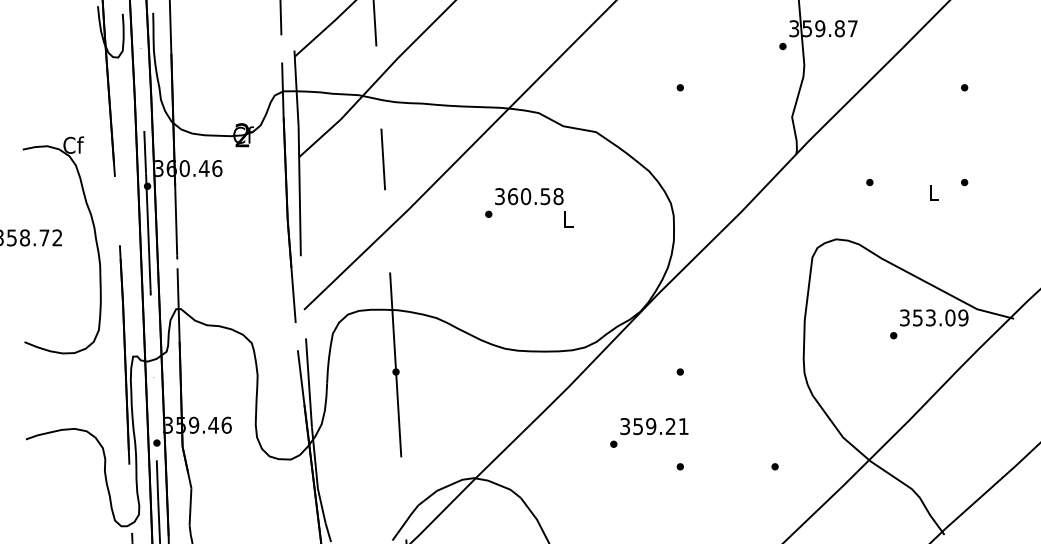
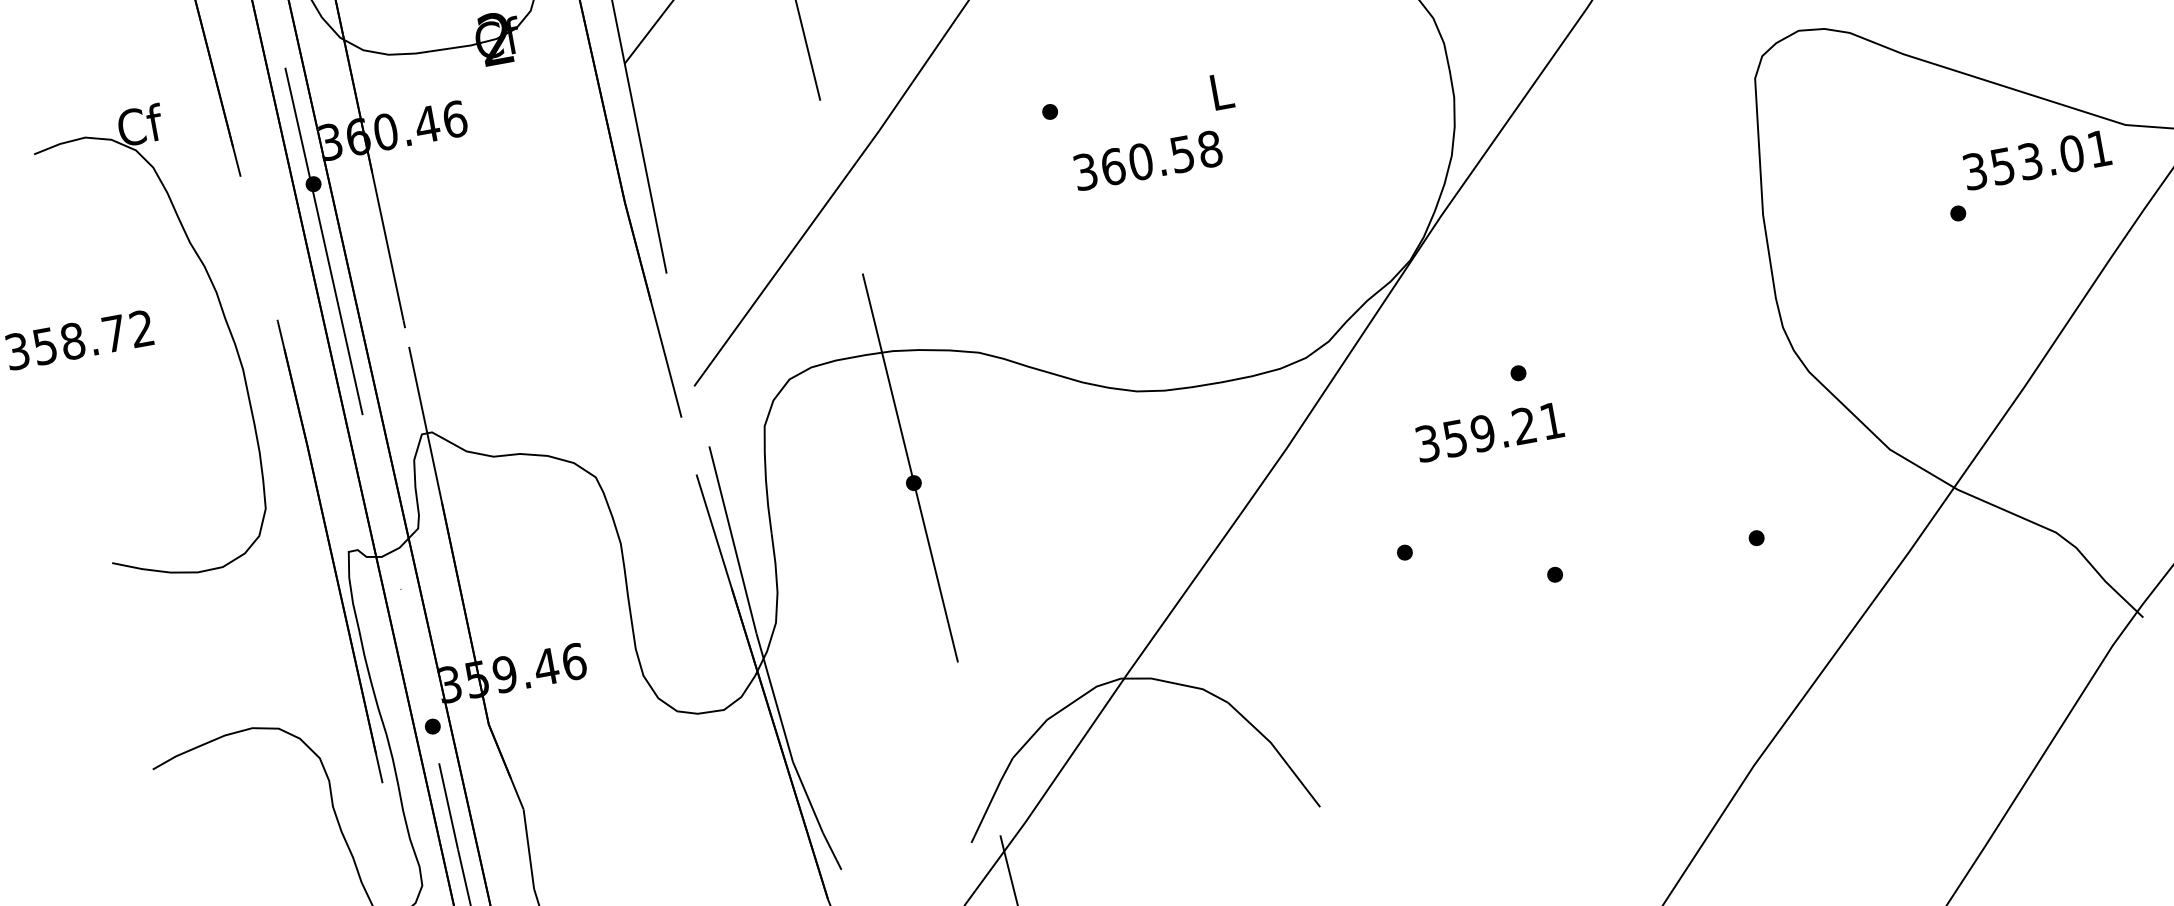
text: (529, 196) -> (1148, 160), moved
text: (963, 317) -> (2099, 147), 353.09 -> 353.01
text: (654, 426) -> (1490, 432), moved

